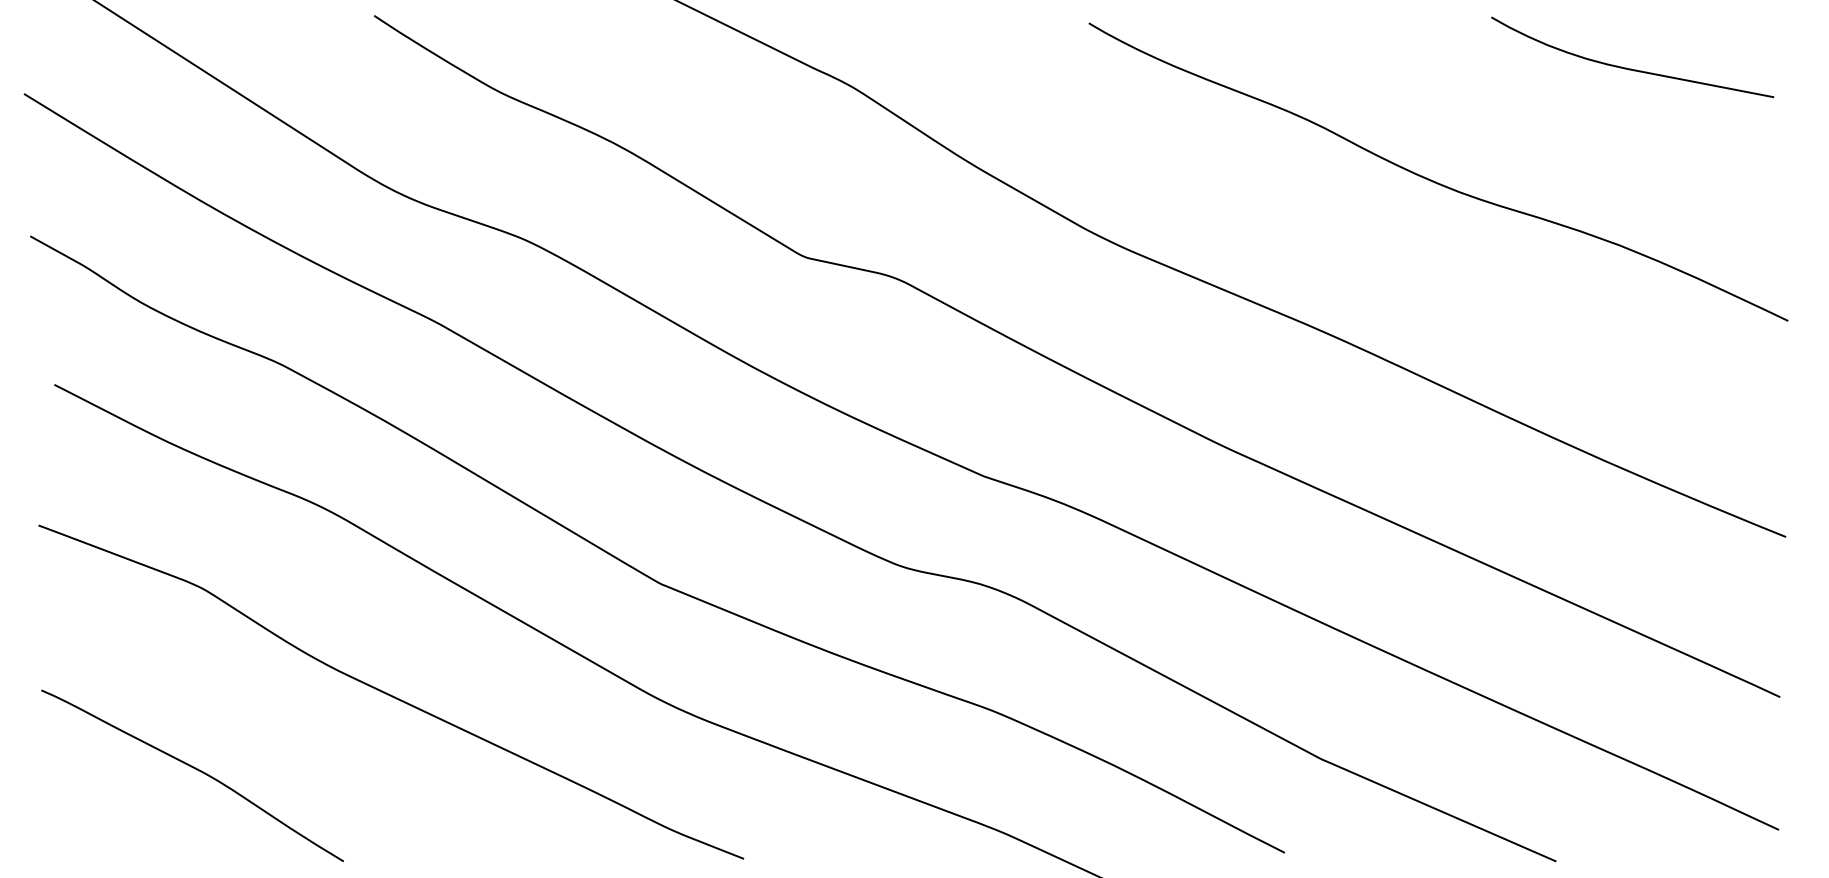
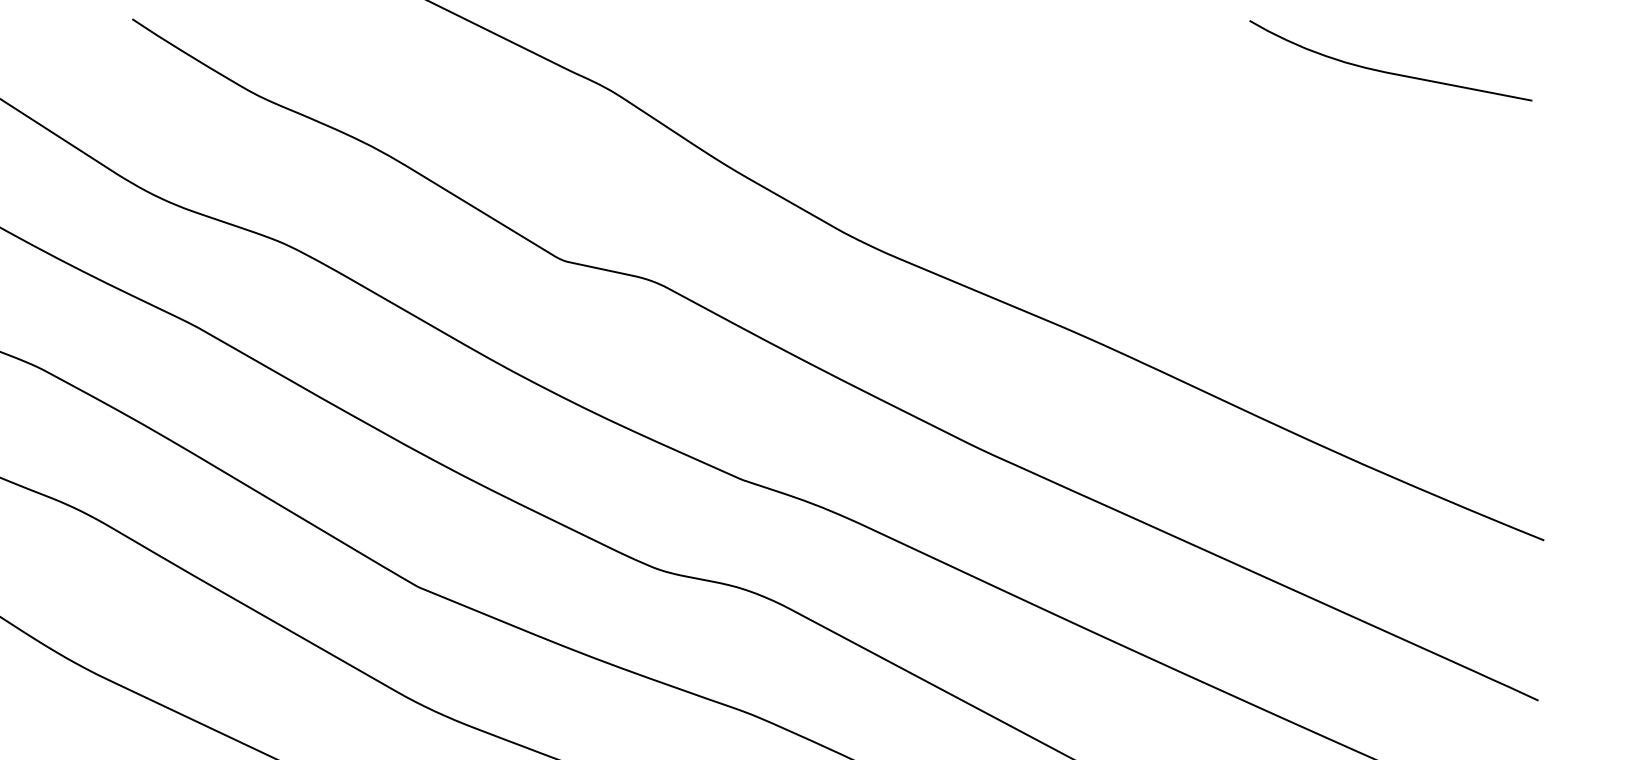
curve: (1436, 181) -> (1194, 184), removed

